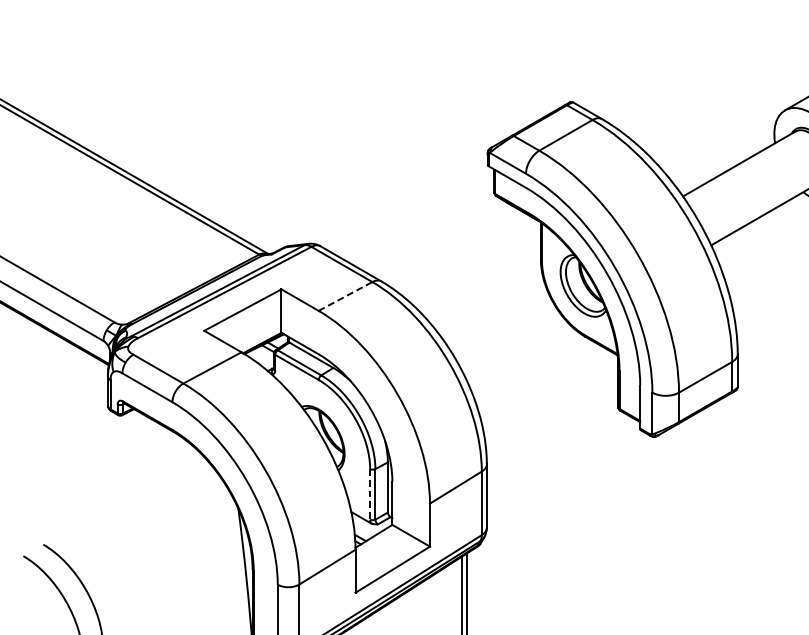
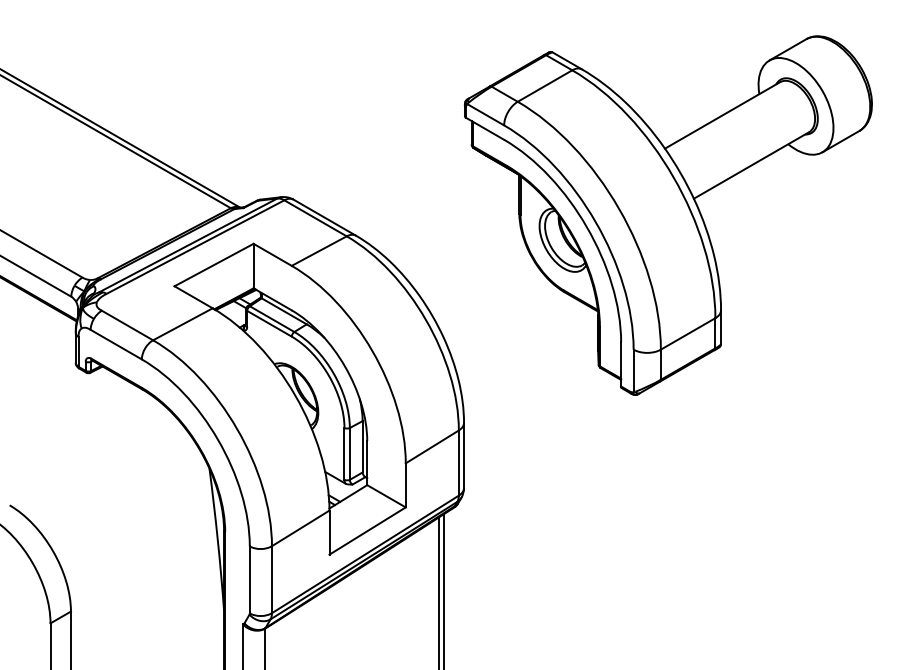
line: (345, 295) -> (319, 250), dashed -> solid
line: (370, 494) -> (344, 453), dashed -> solid

